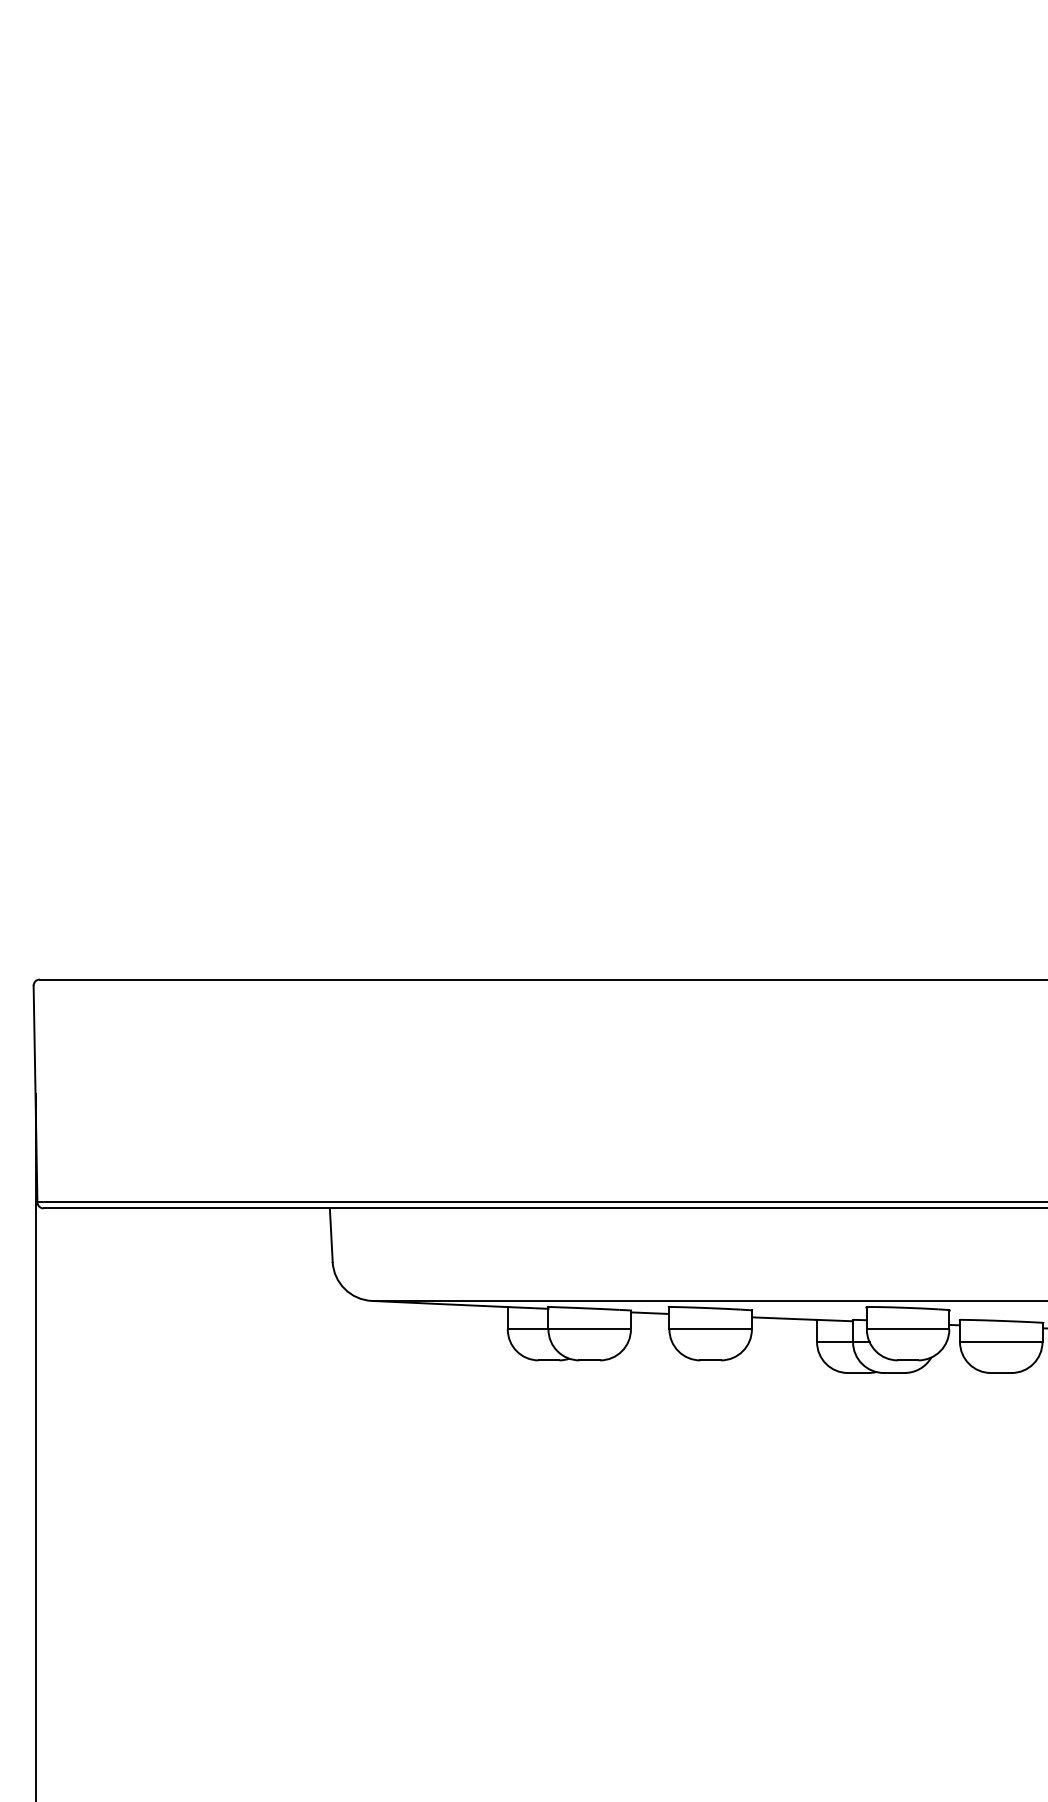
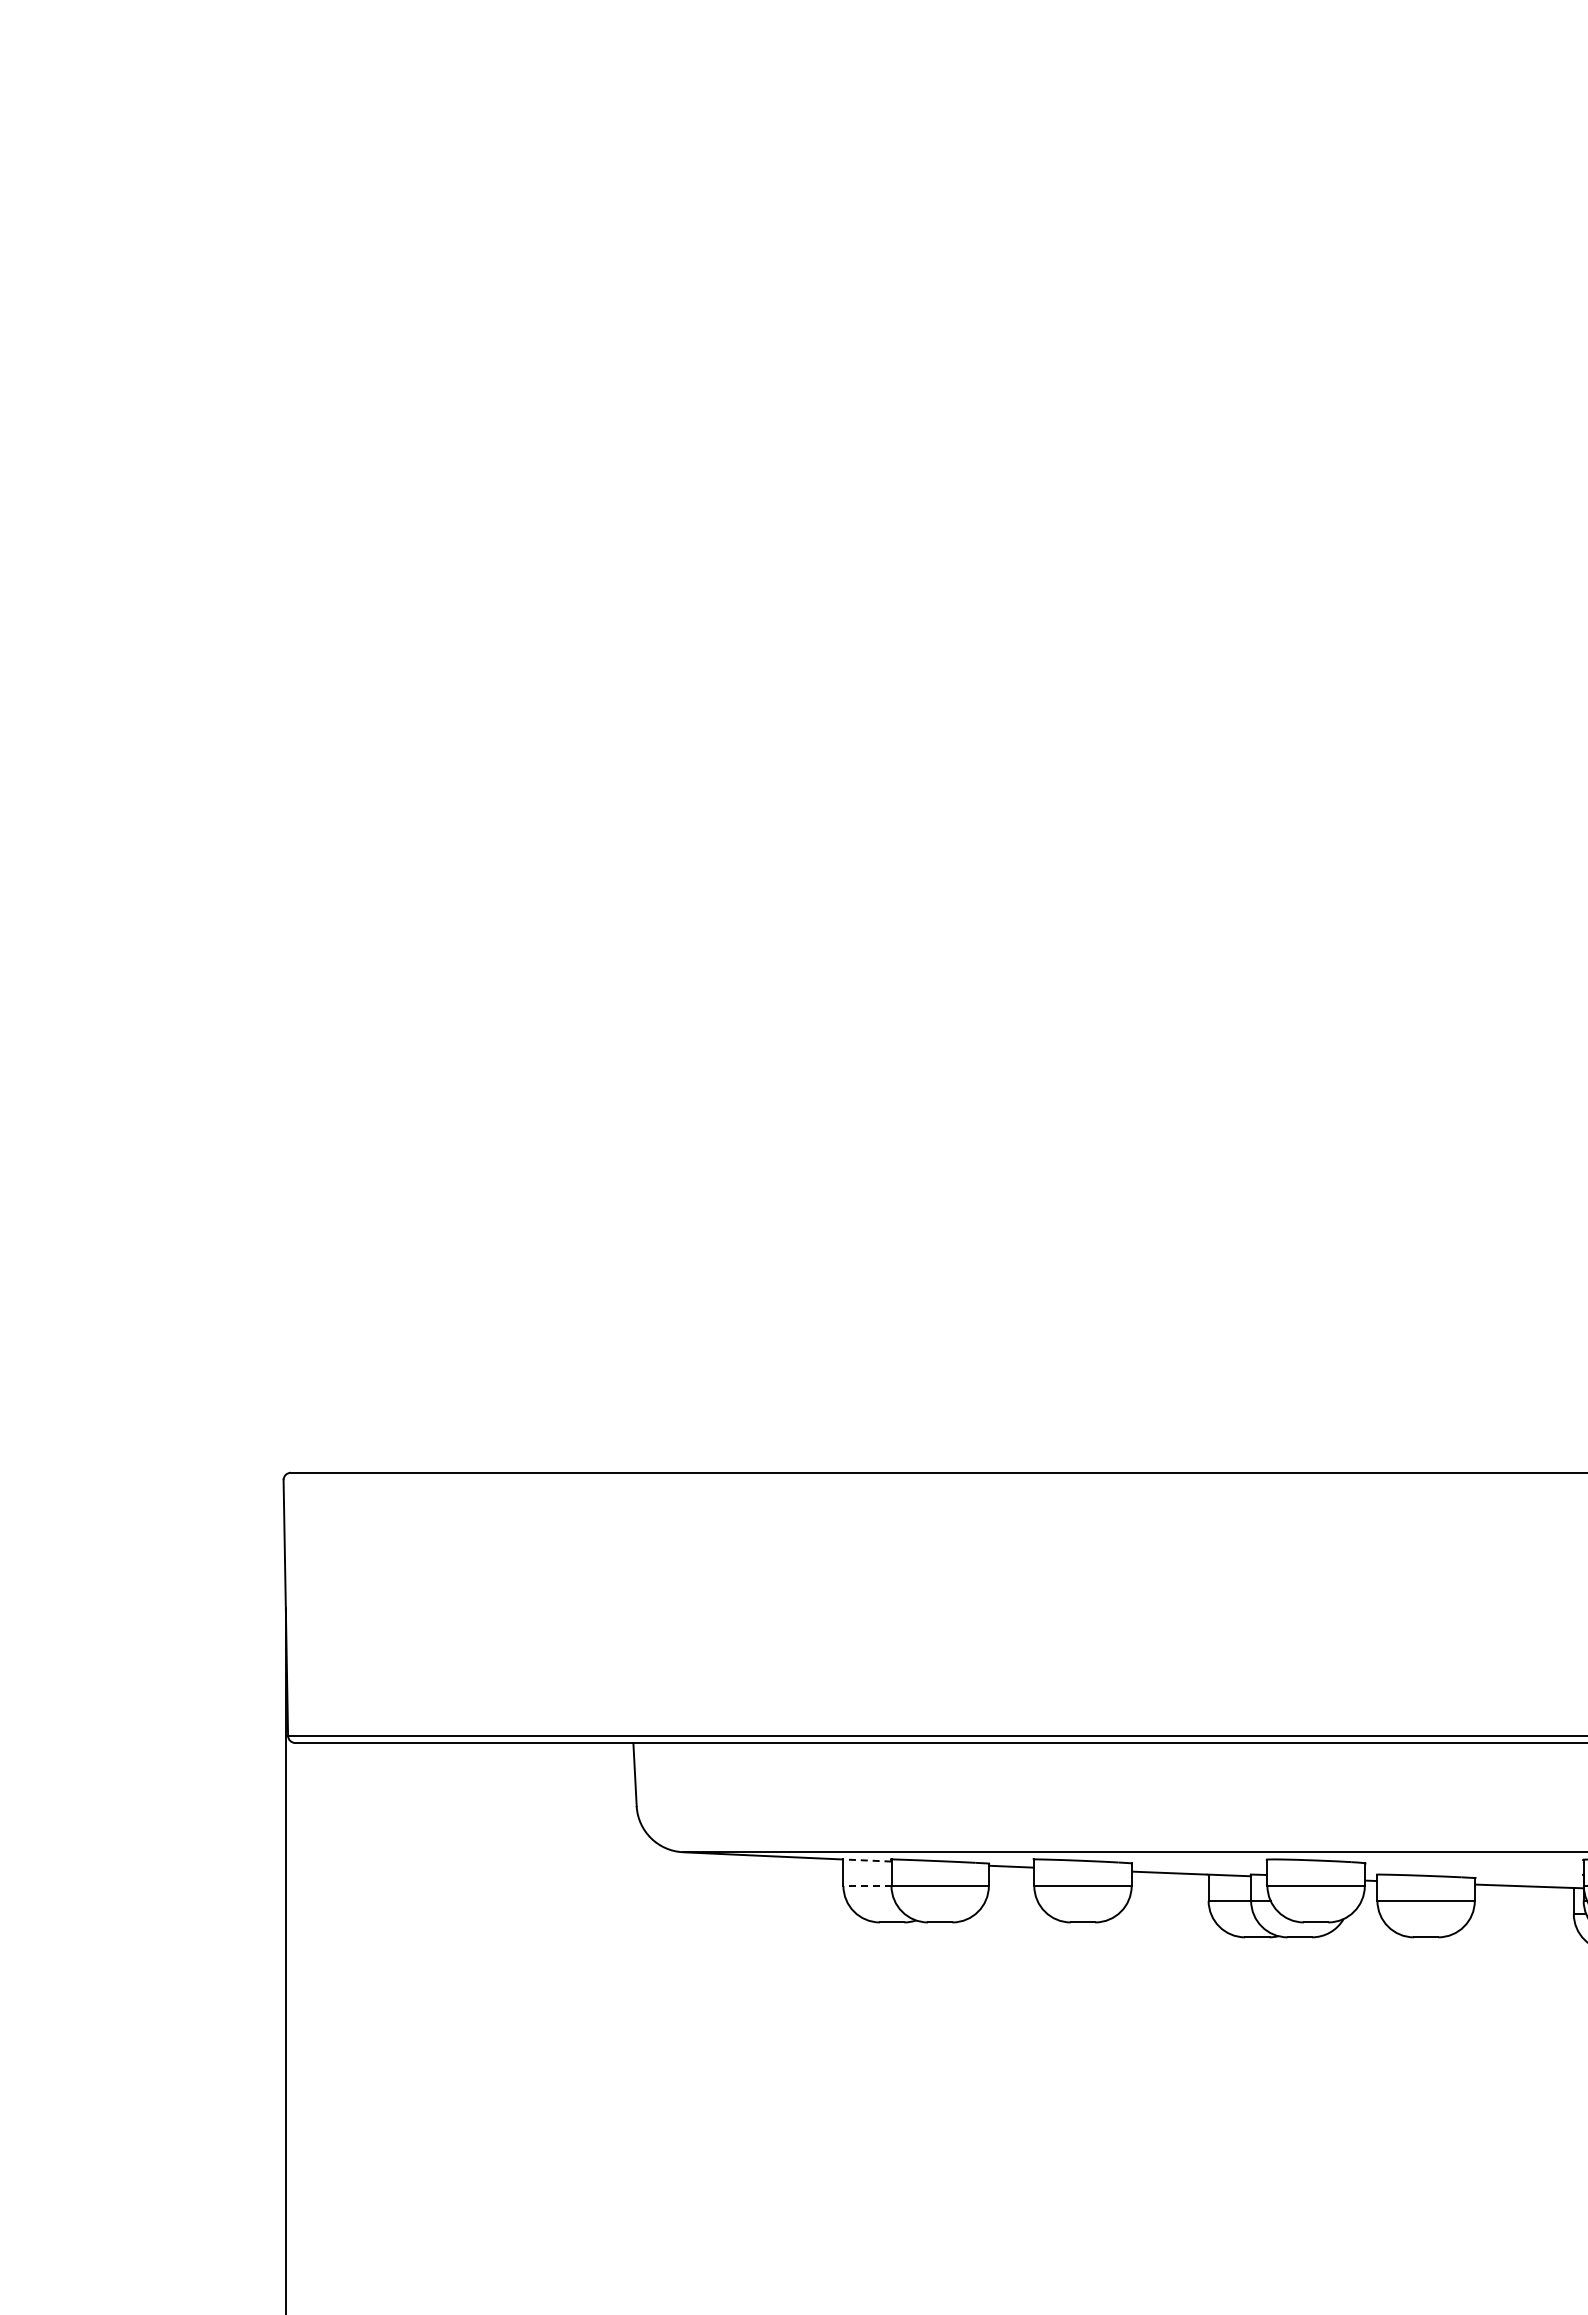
line: (527, 1307) -> (866, 1860), solid -> dashed
line: (527, 1329) -> (866, 1885), solid -> dashed

